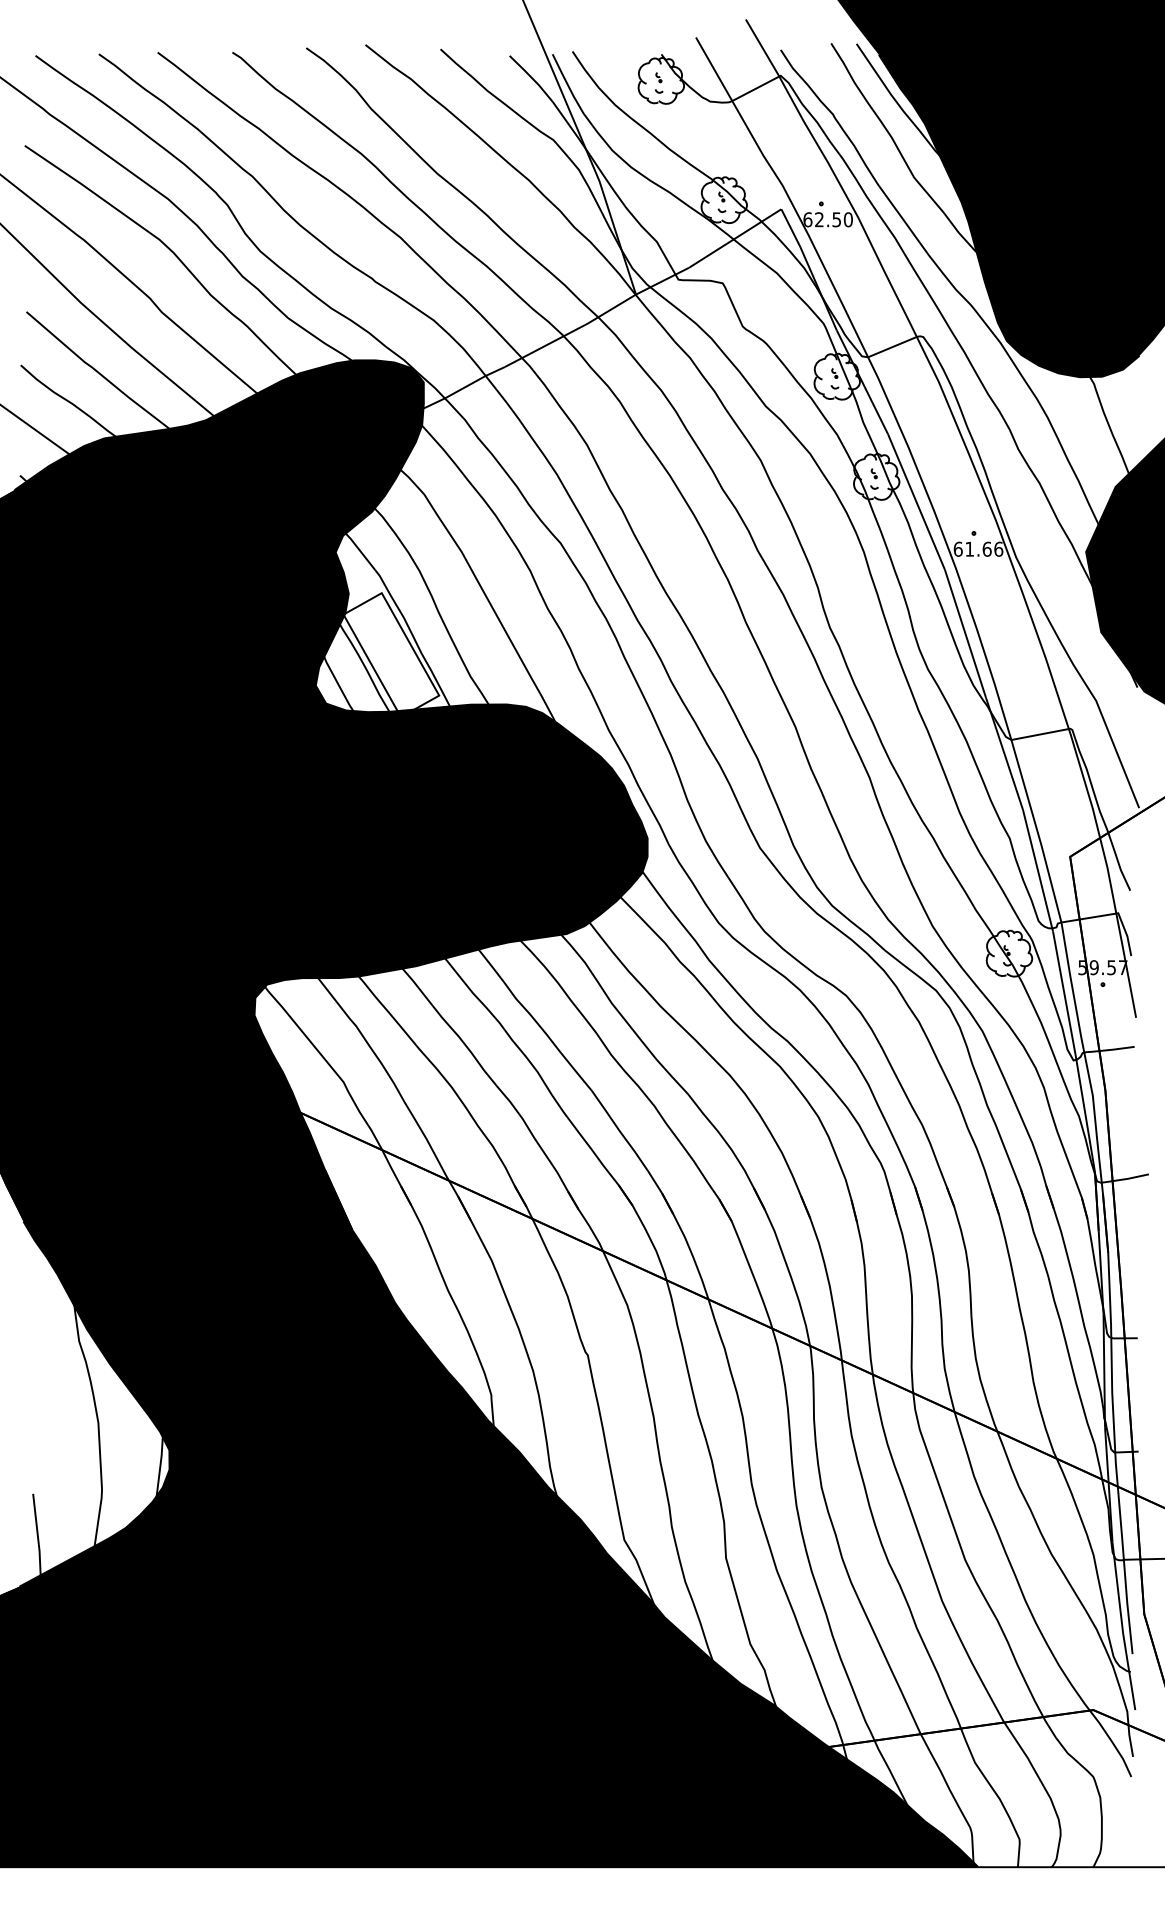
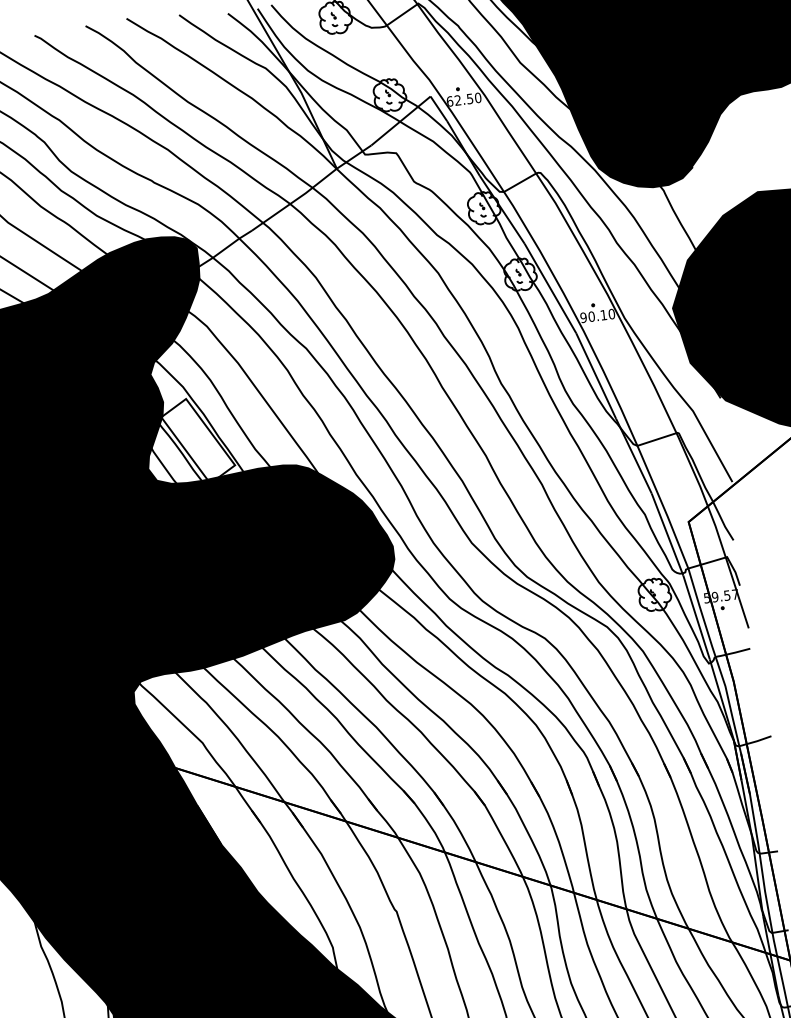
text: (978, 548) -> (597, 315), 61.66 -> 90.10

